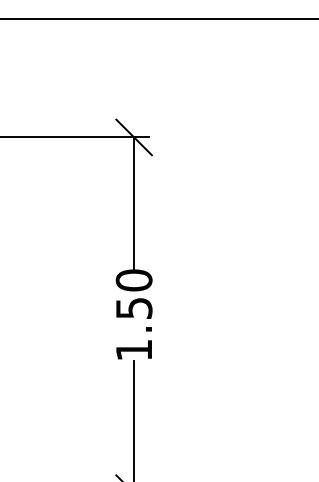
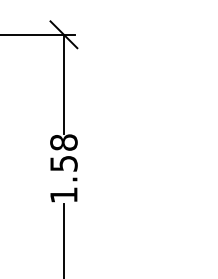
text: (134, 280) -> (64, 142), 1.50 -> 1.58

